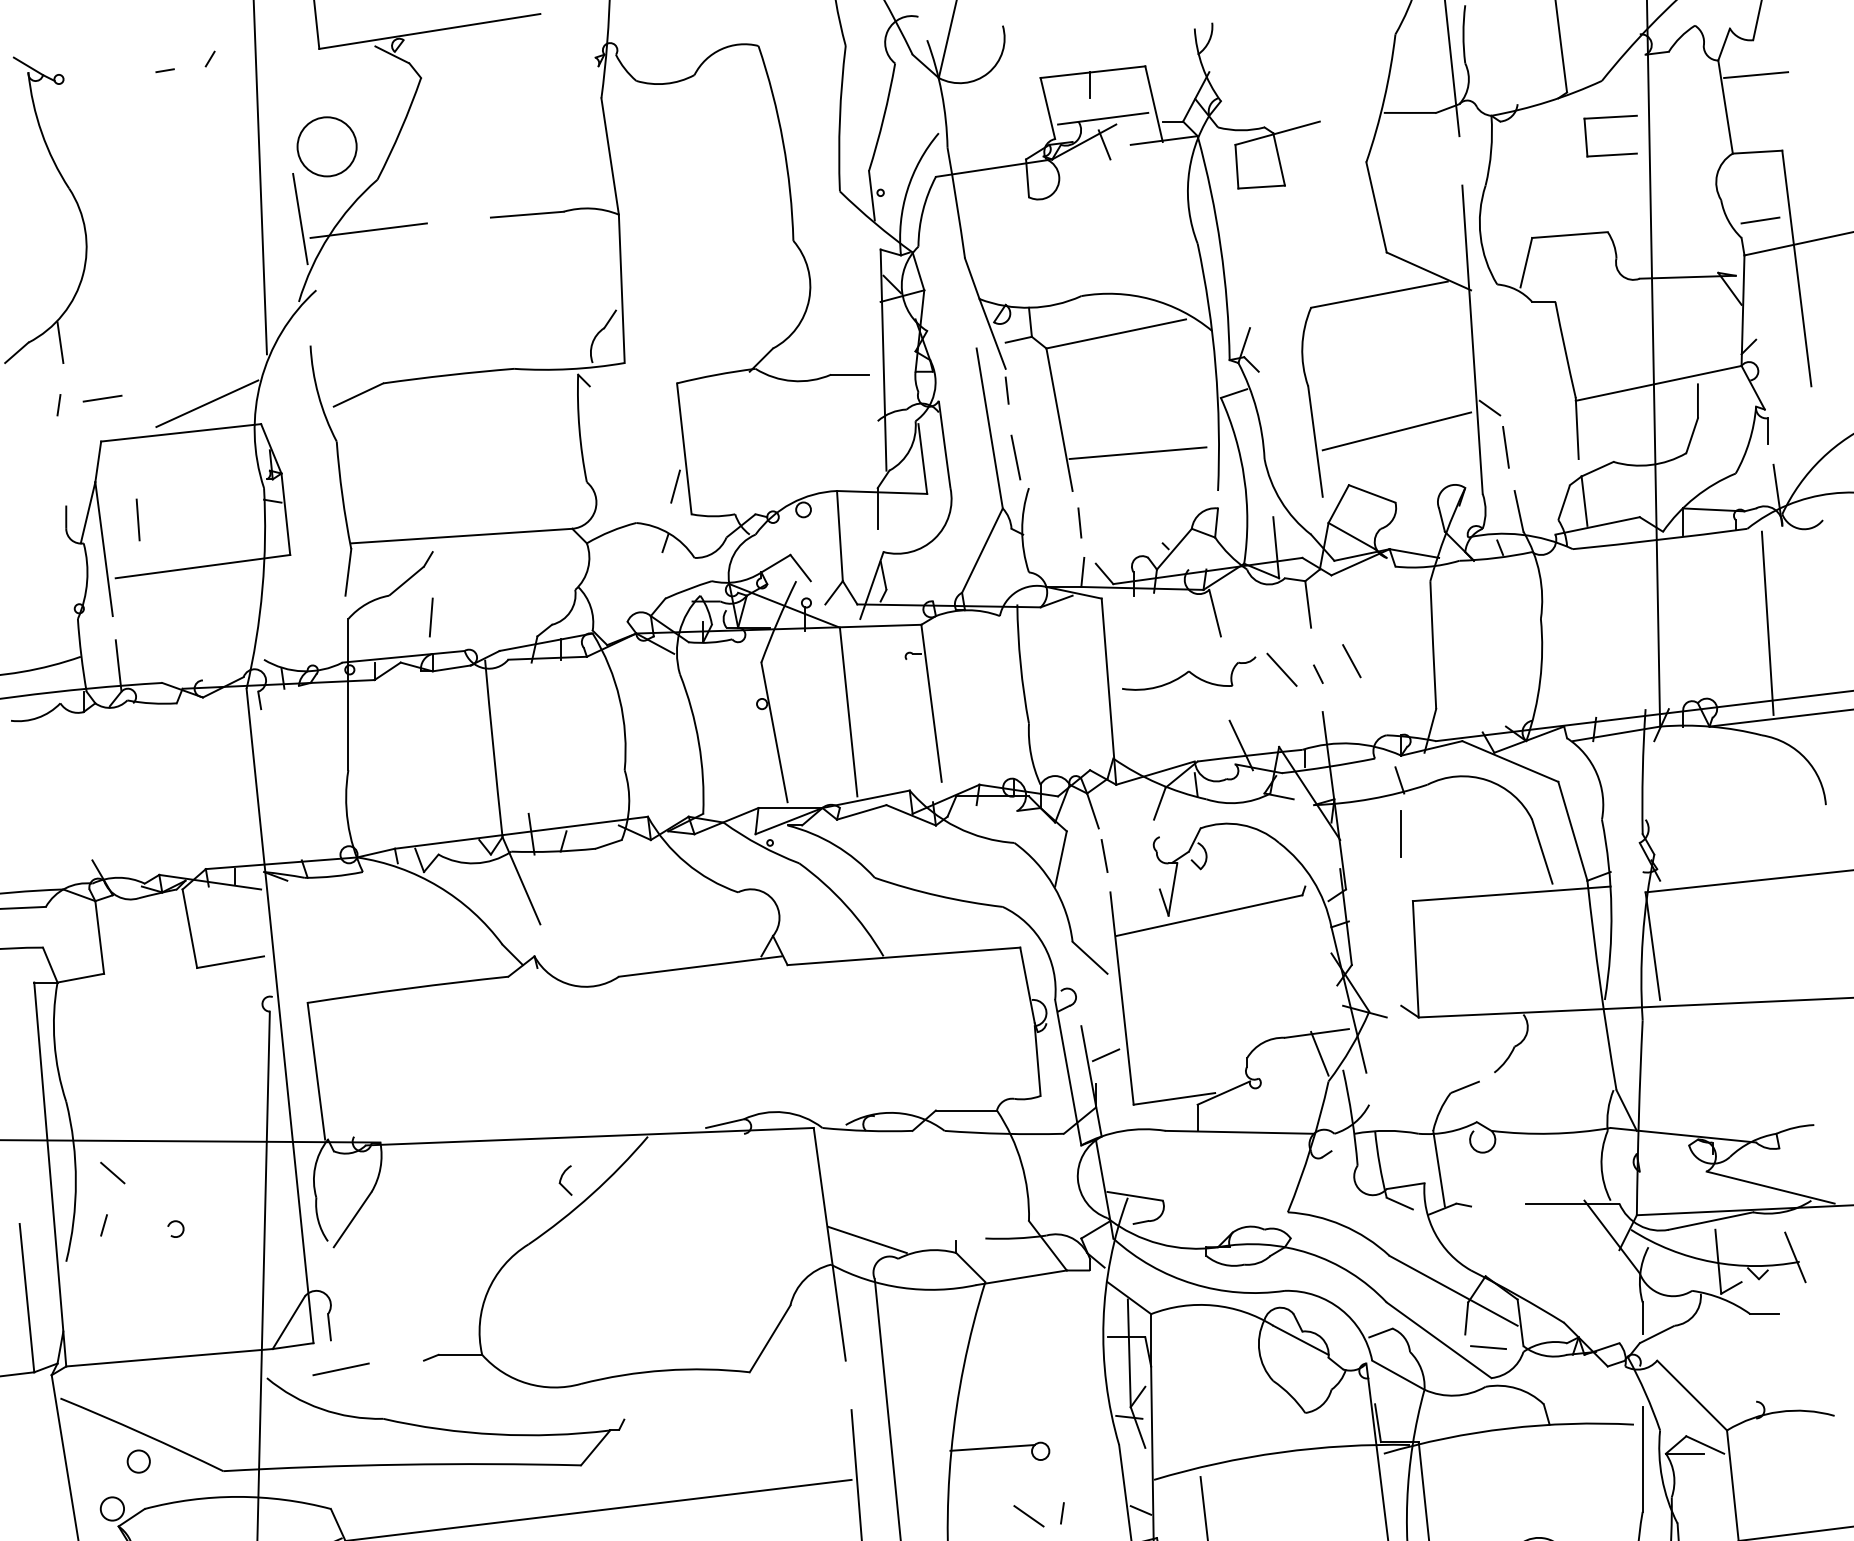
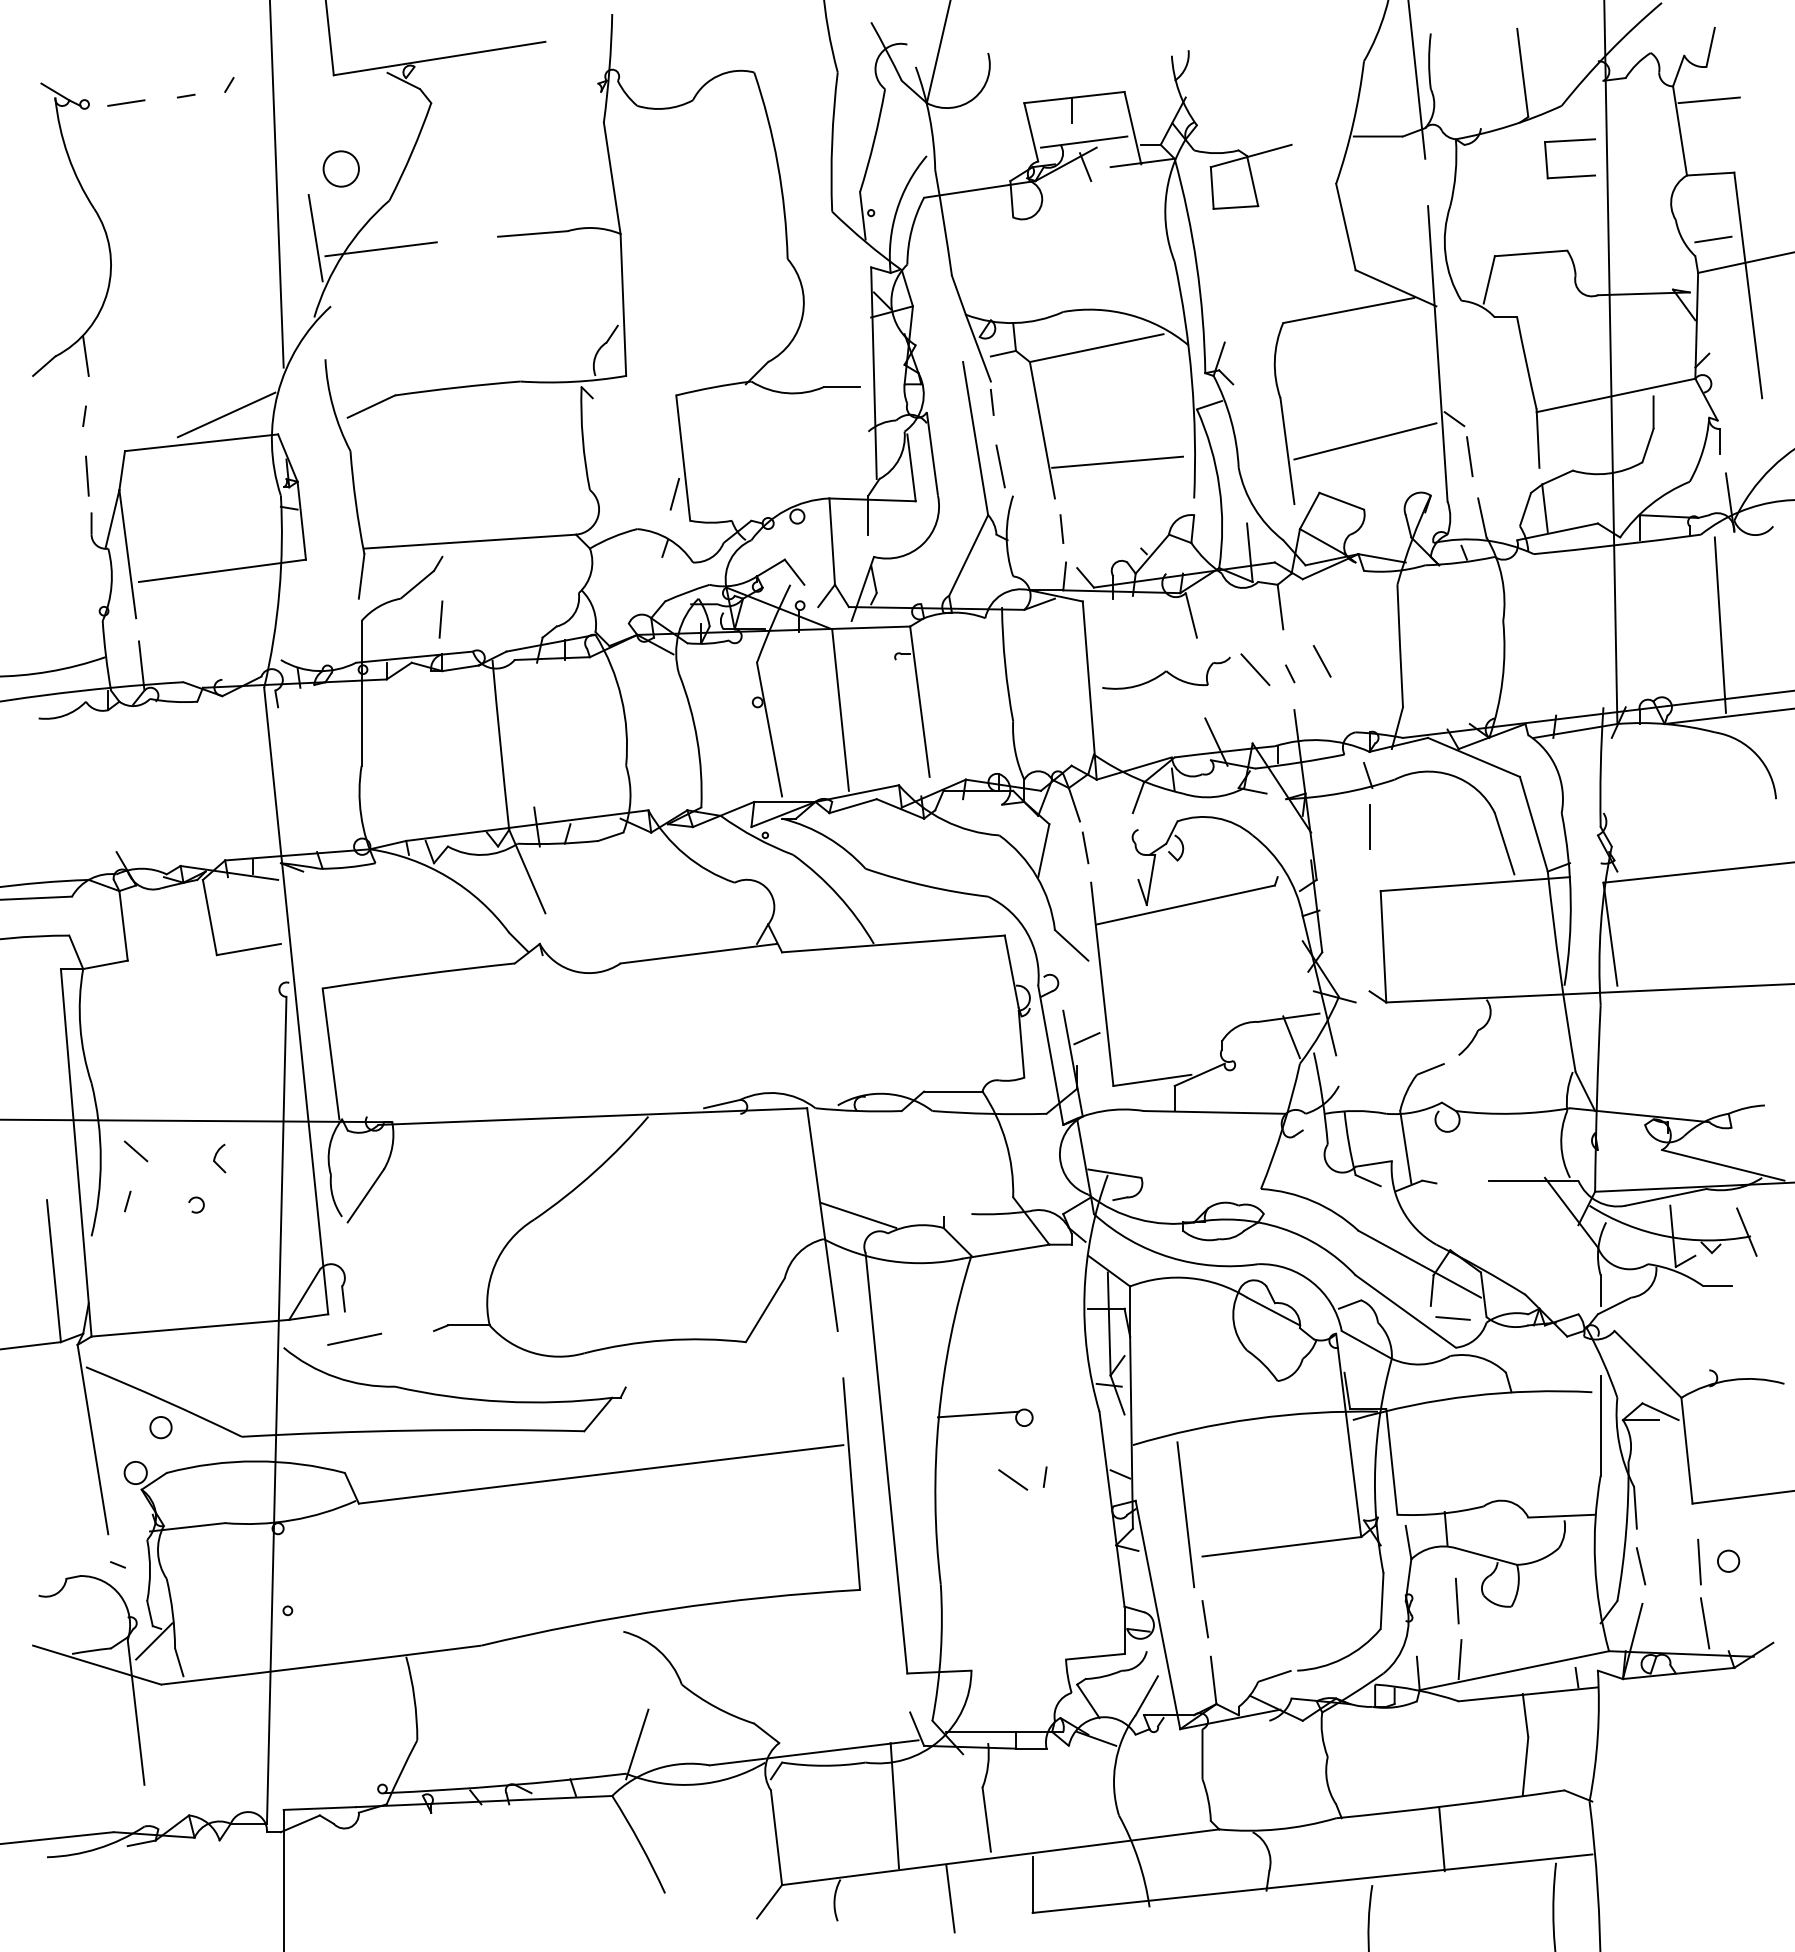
circle: (326, 146) -> (340, 168), size x0.62
line: (102, 398) -> (126, 102), moved
line: (138, 519) -> (87, 475), moved
part: (565, 1180) -> (219, 1158), moved

